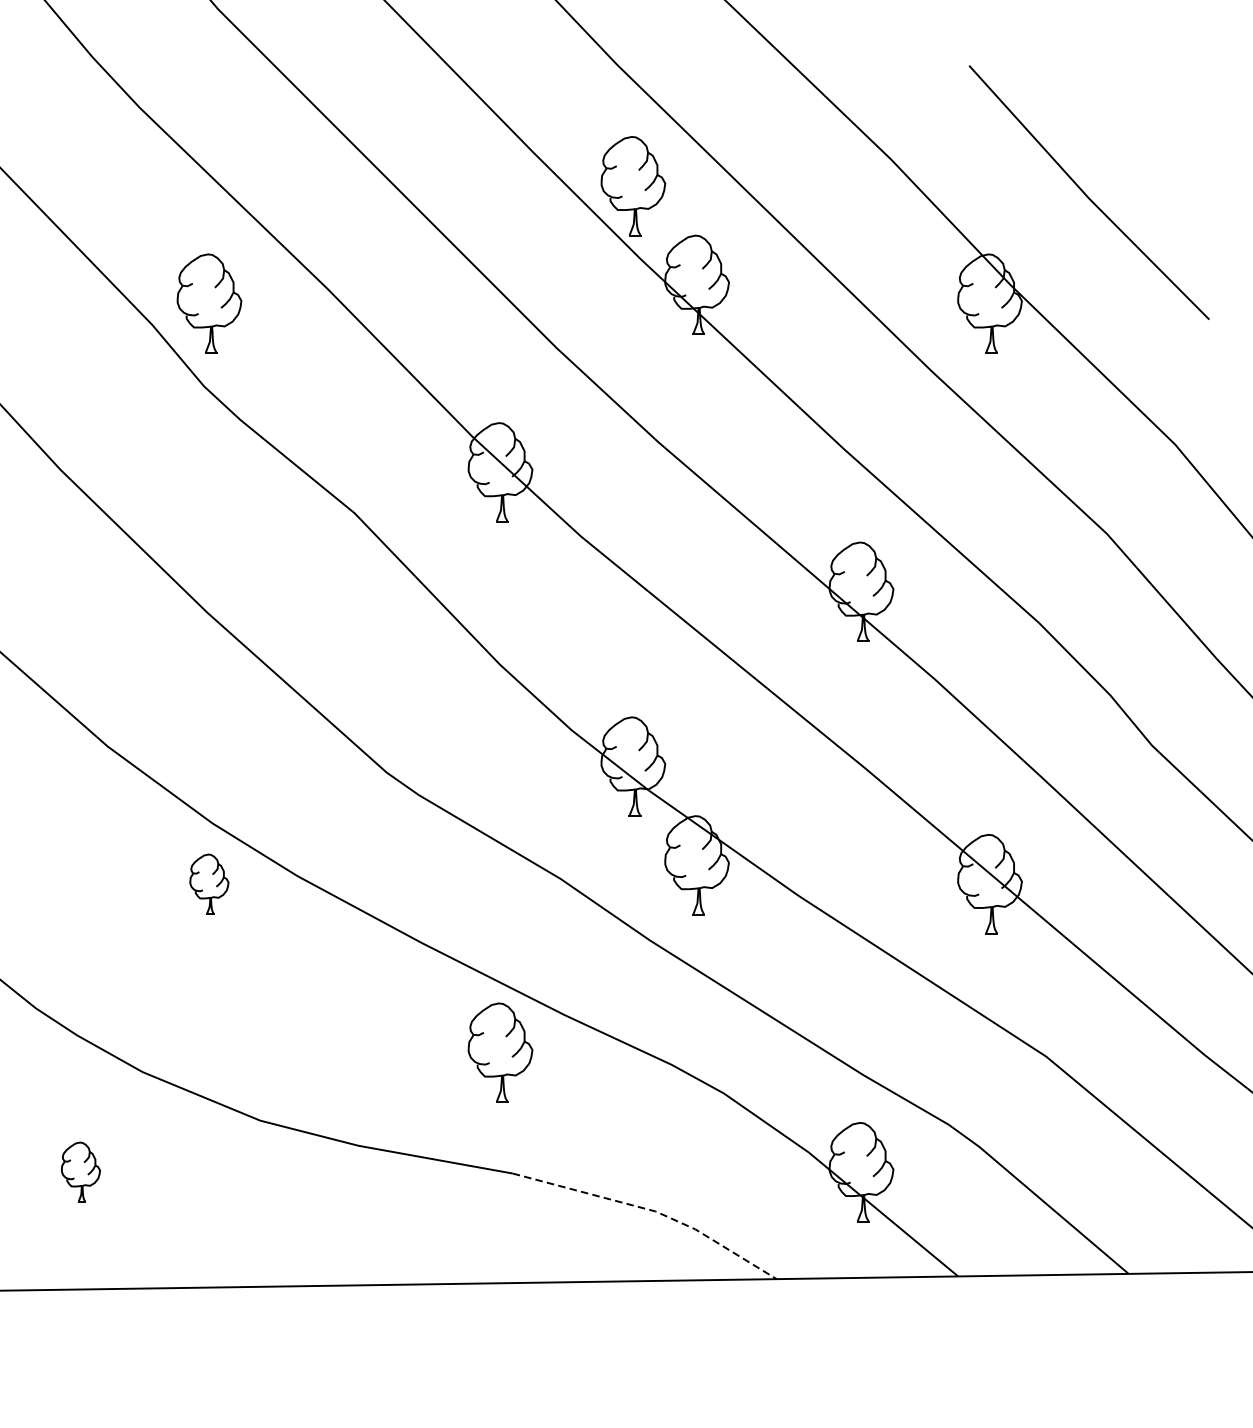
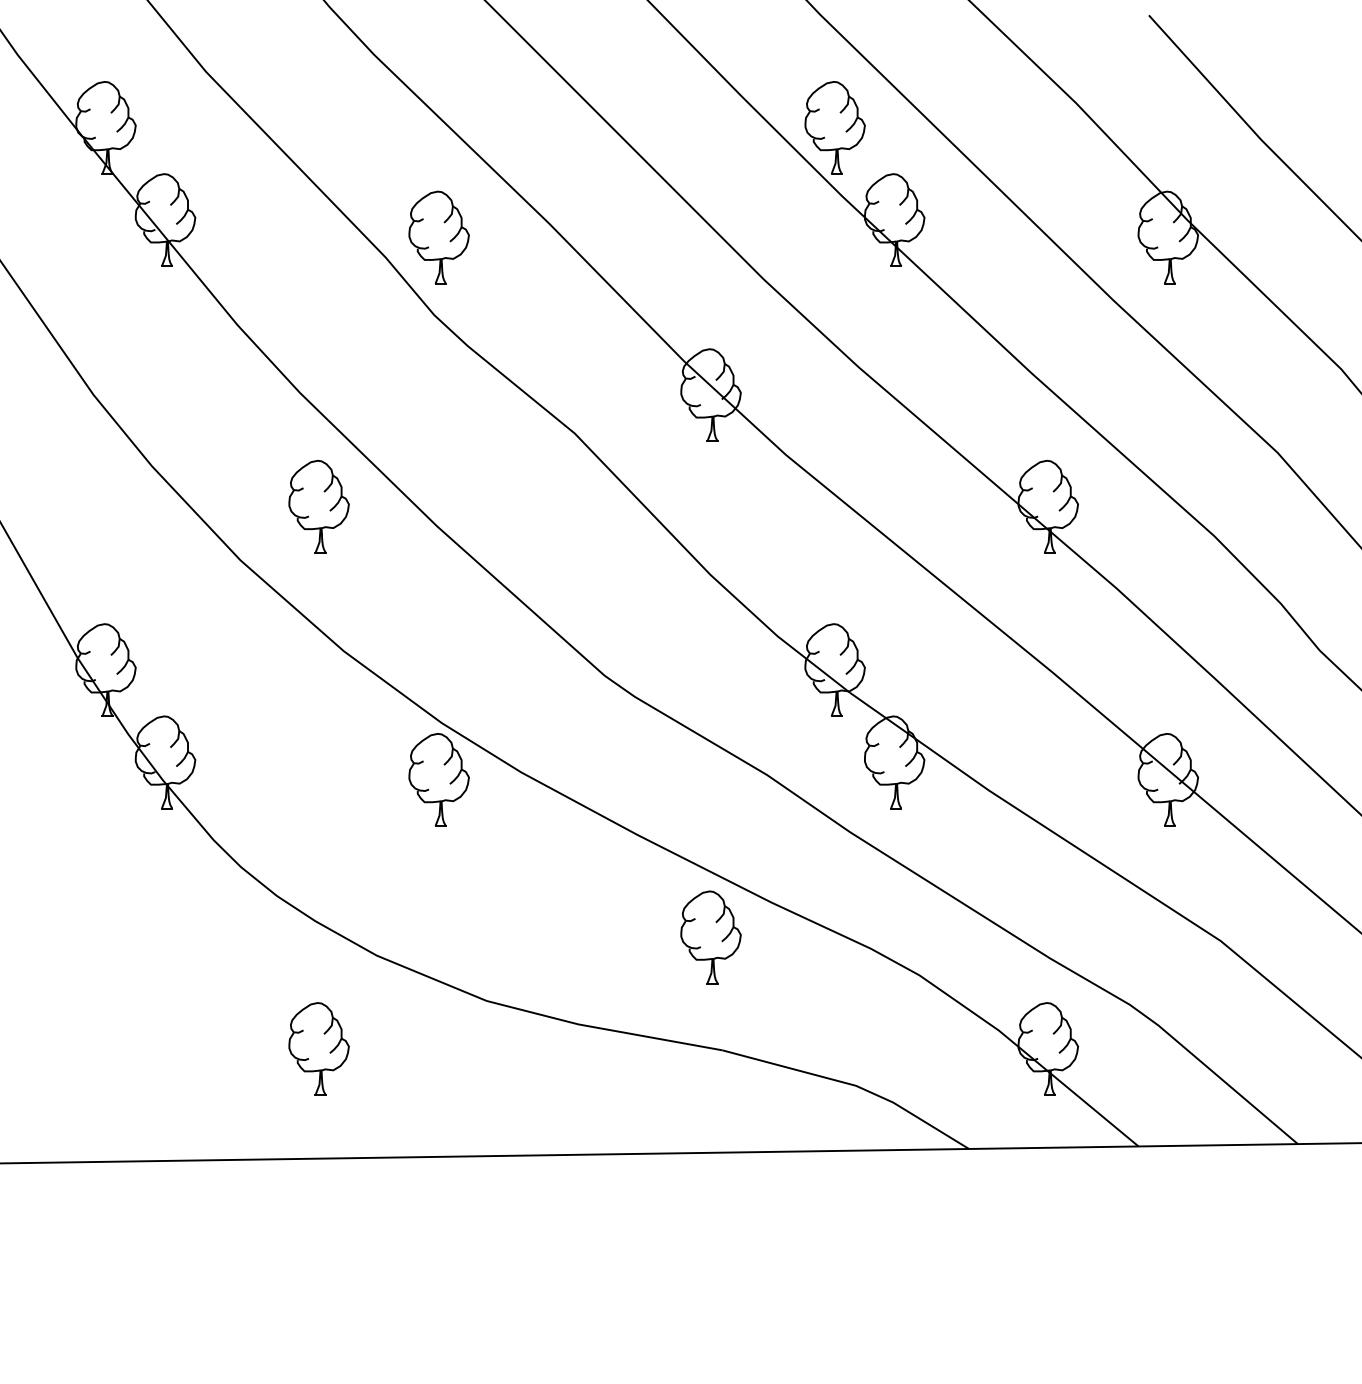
part: (80, 591) -> (318, 506), added
part: (208, 883) -> (438, 779), size x1.67
part: (80, 1171) -> (318, 1048), size x1.67
line: (653, 1211) -> (853, 1085), dashed -> solid

